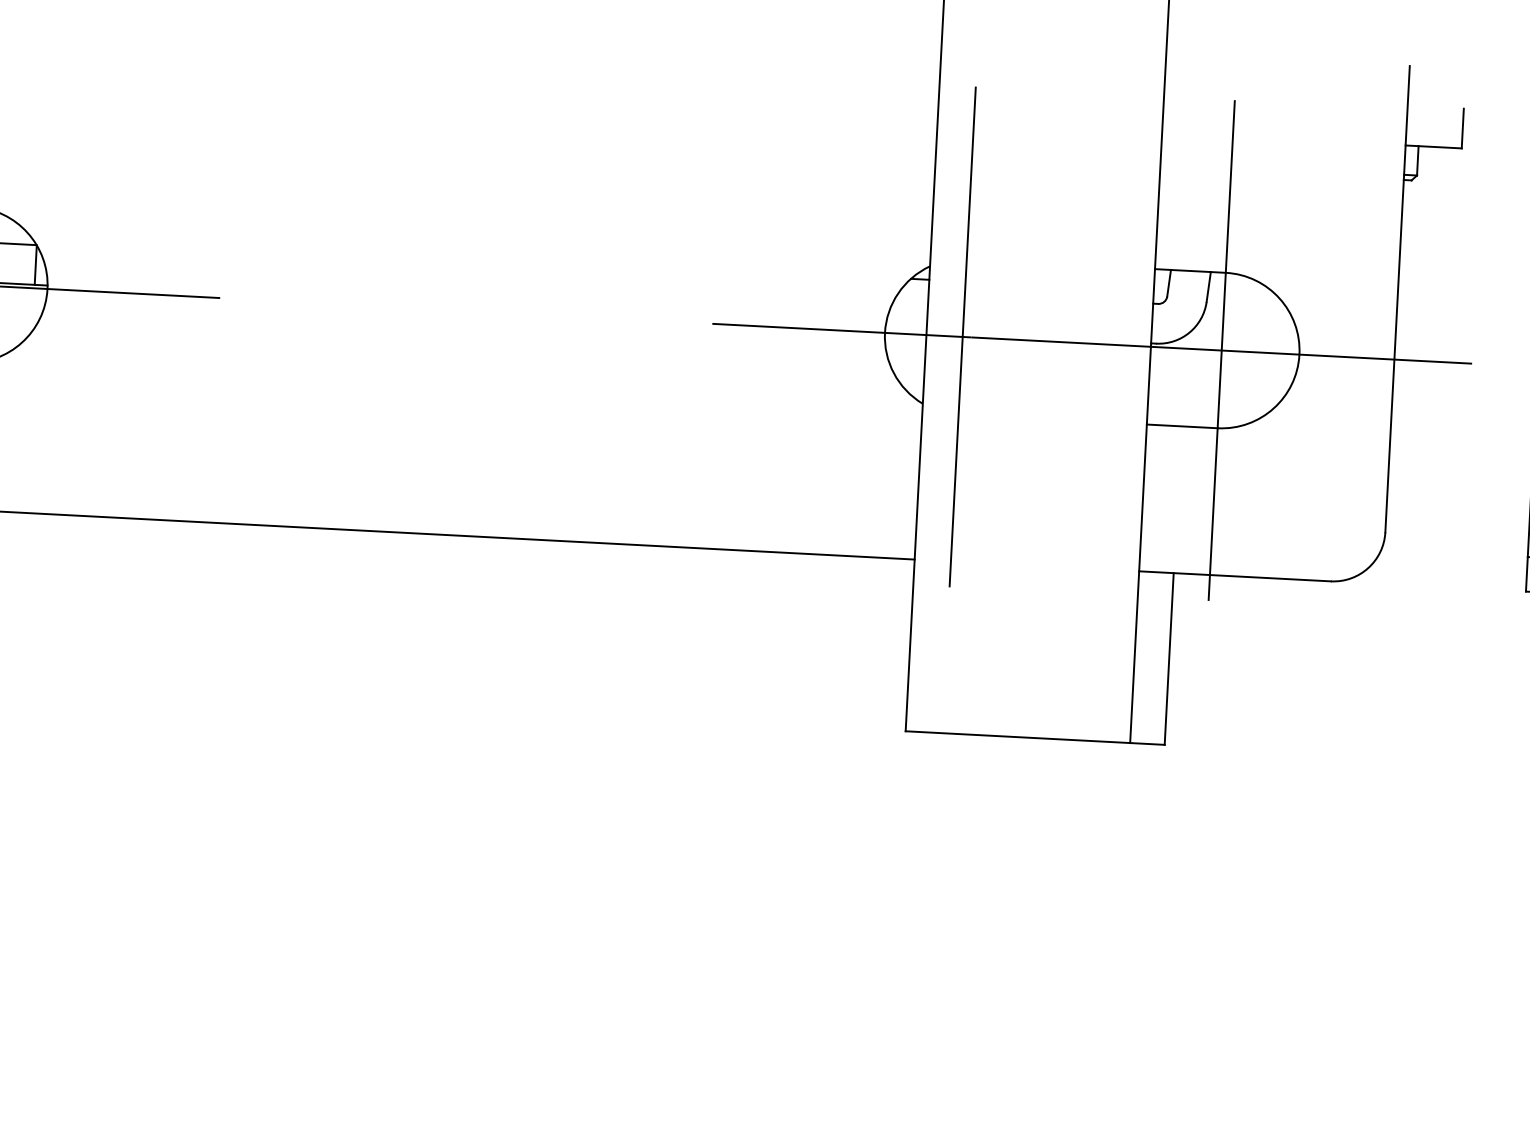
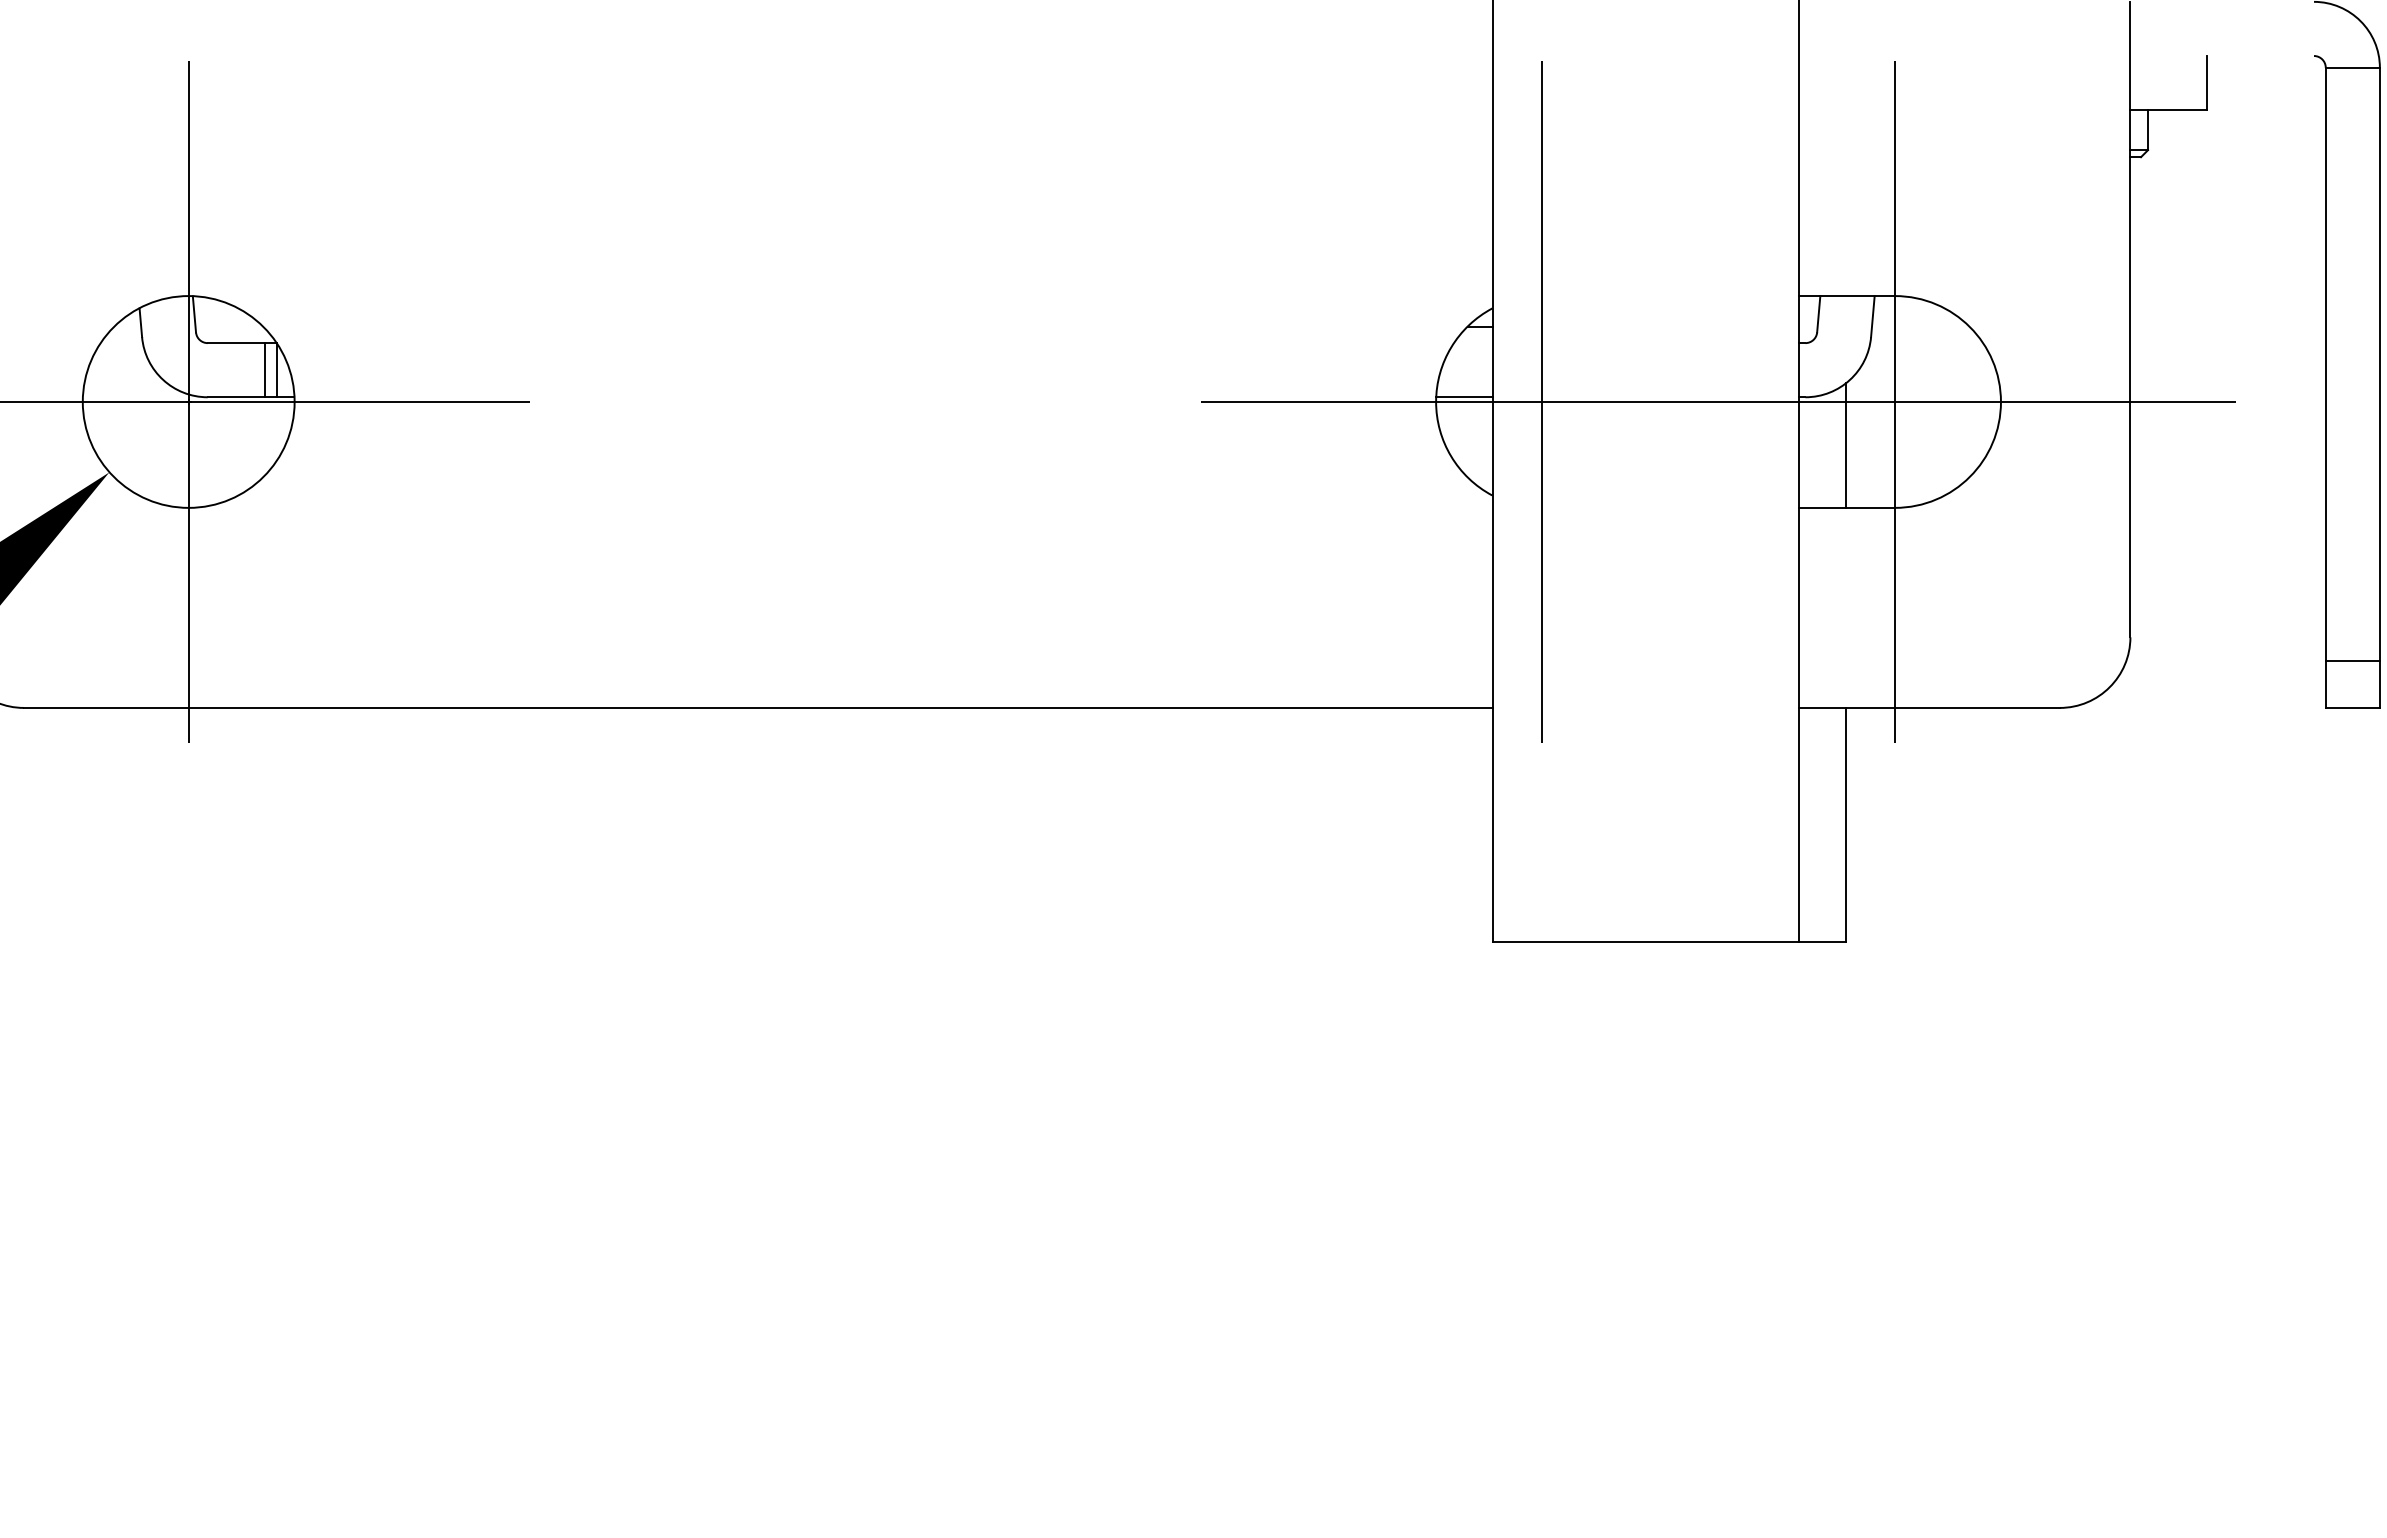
line: (27, 264) -> (265, 370), added
line: (906, 330) -> (1464, 397), added
line: (1183, 380) -> (1845, 445), added

